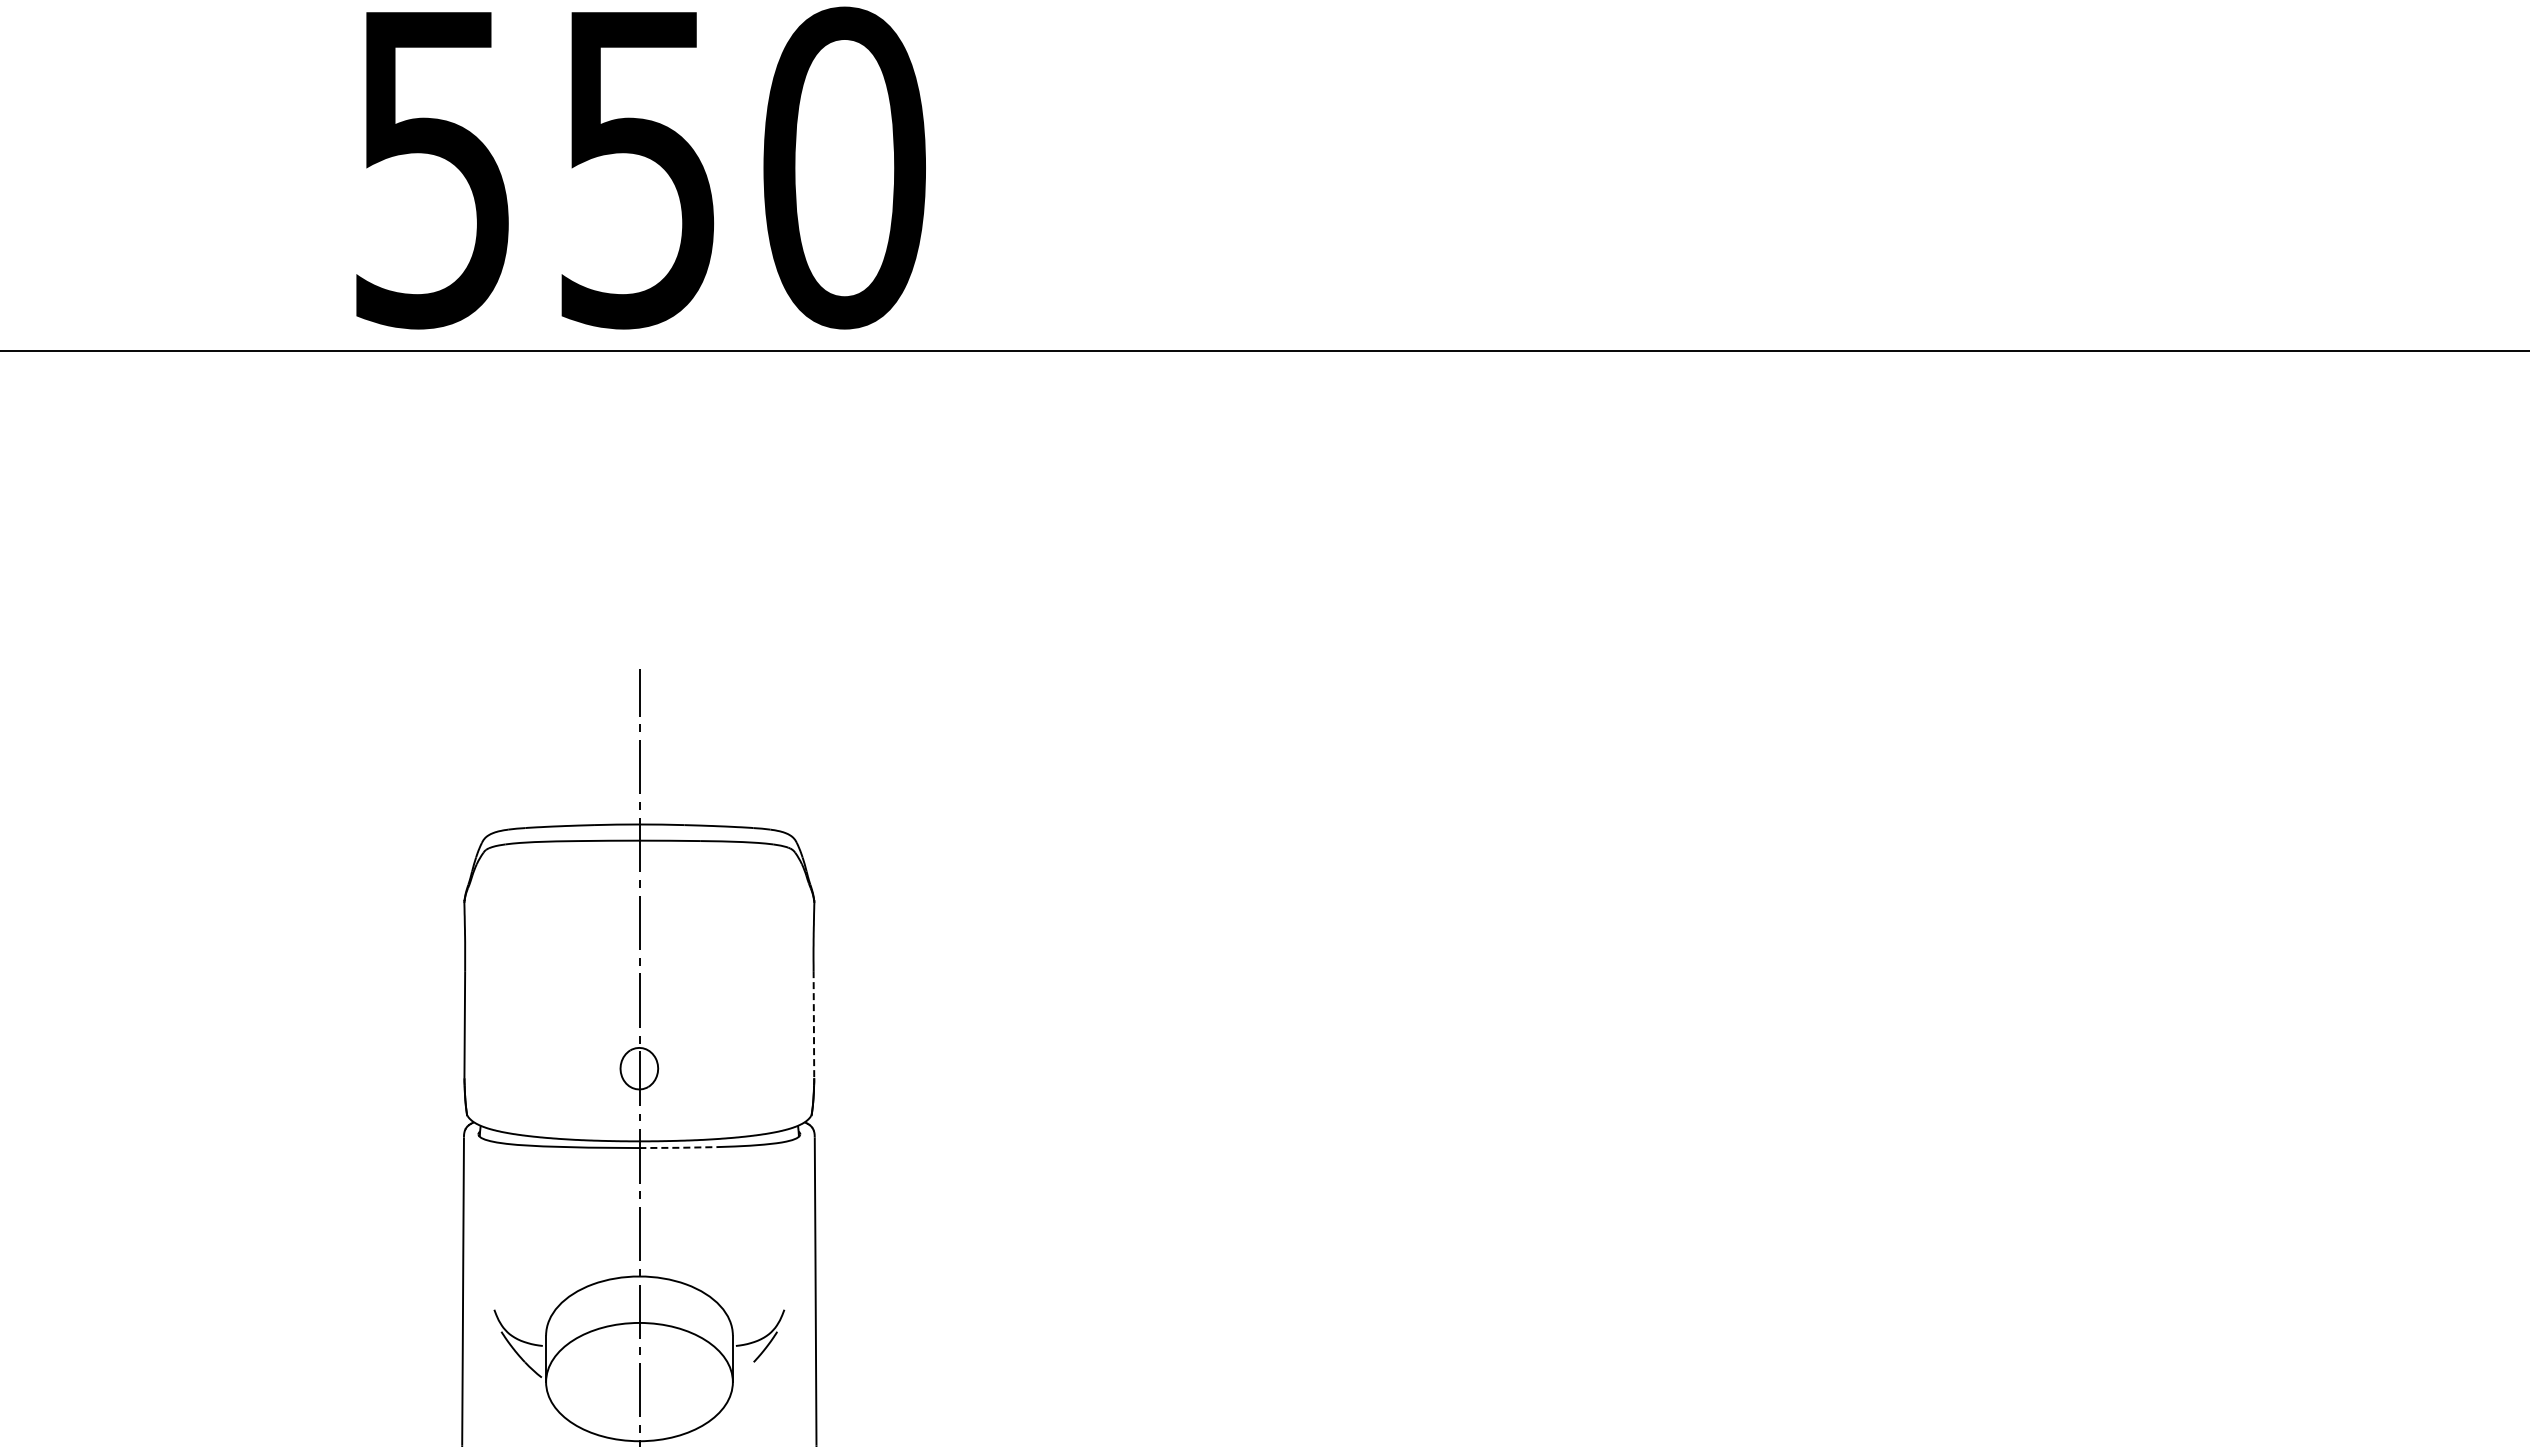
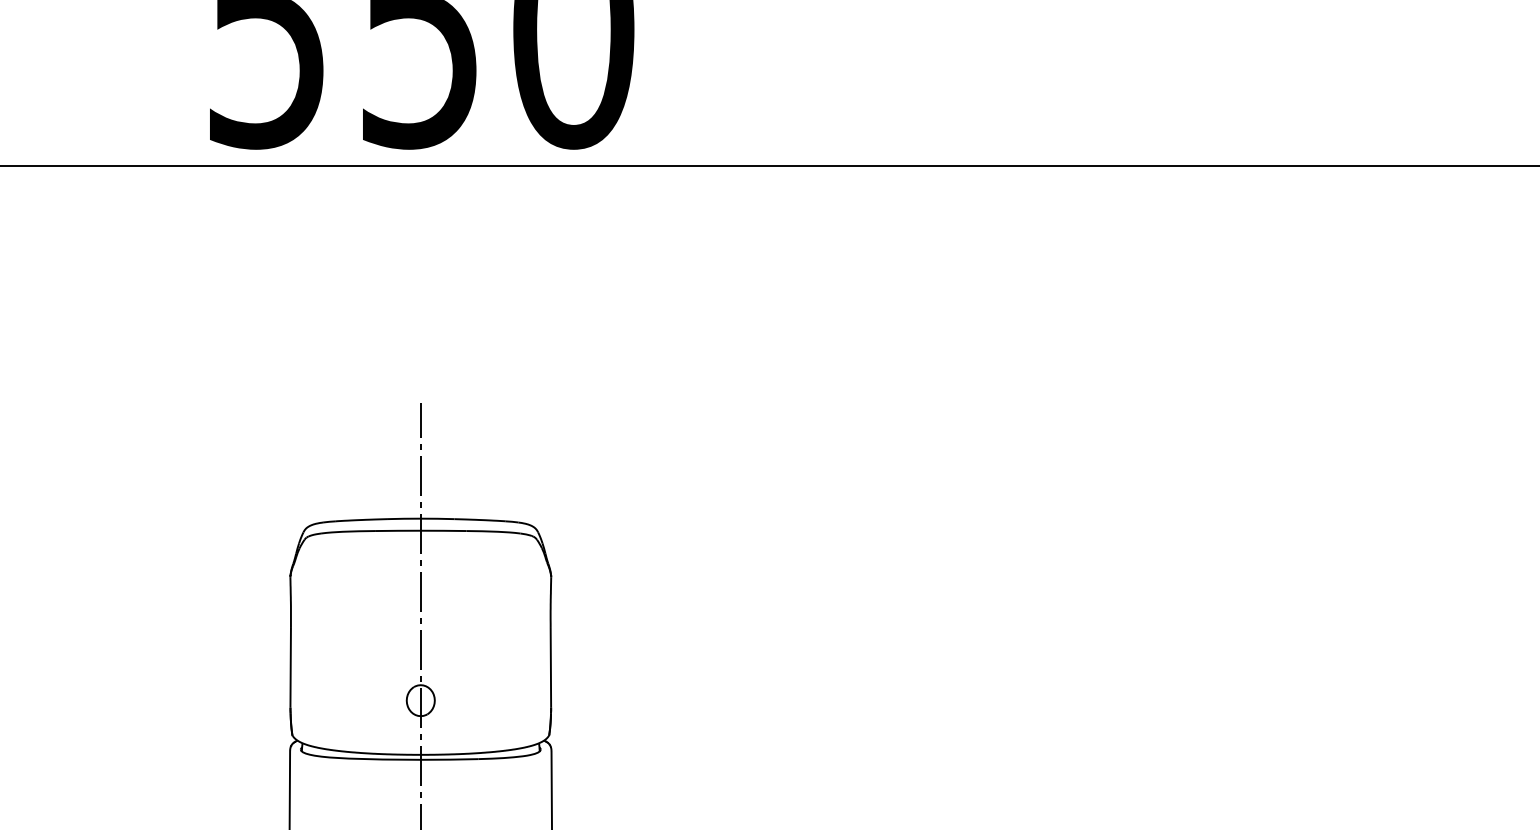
line: (813, 1024) -> (550, 667), dashed -> solid
line: (678, 1147) -> (449, 759), dashed -> solid

